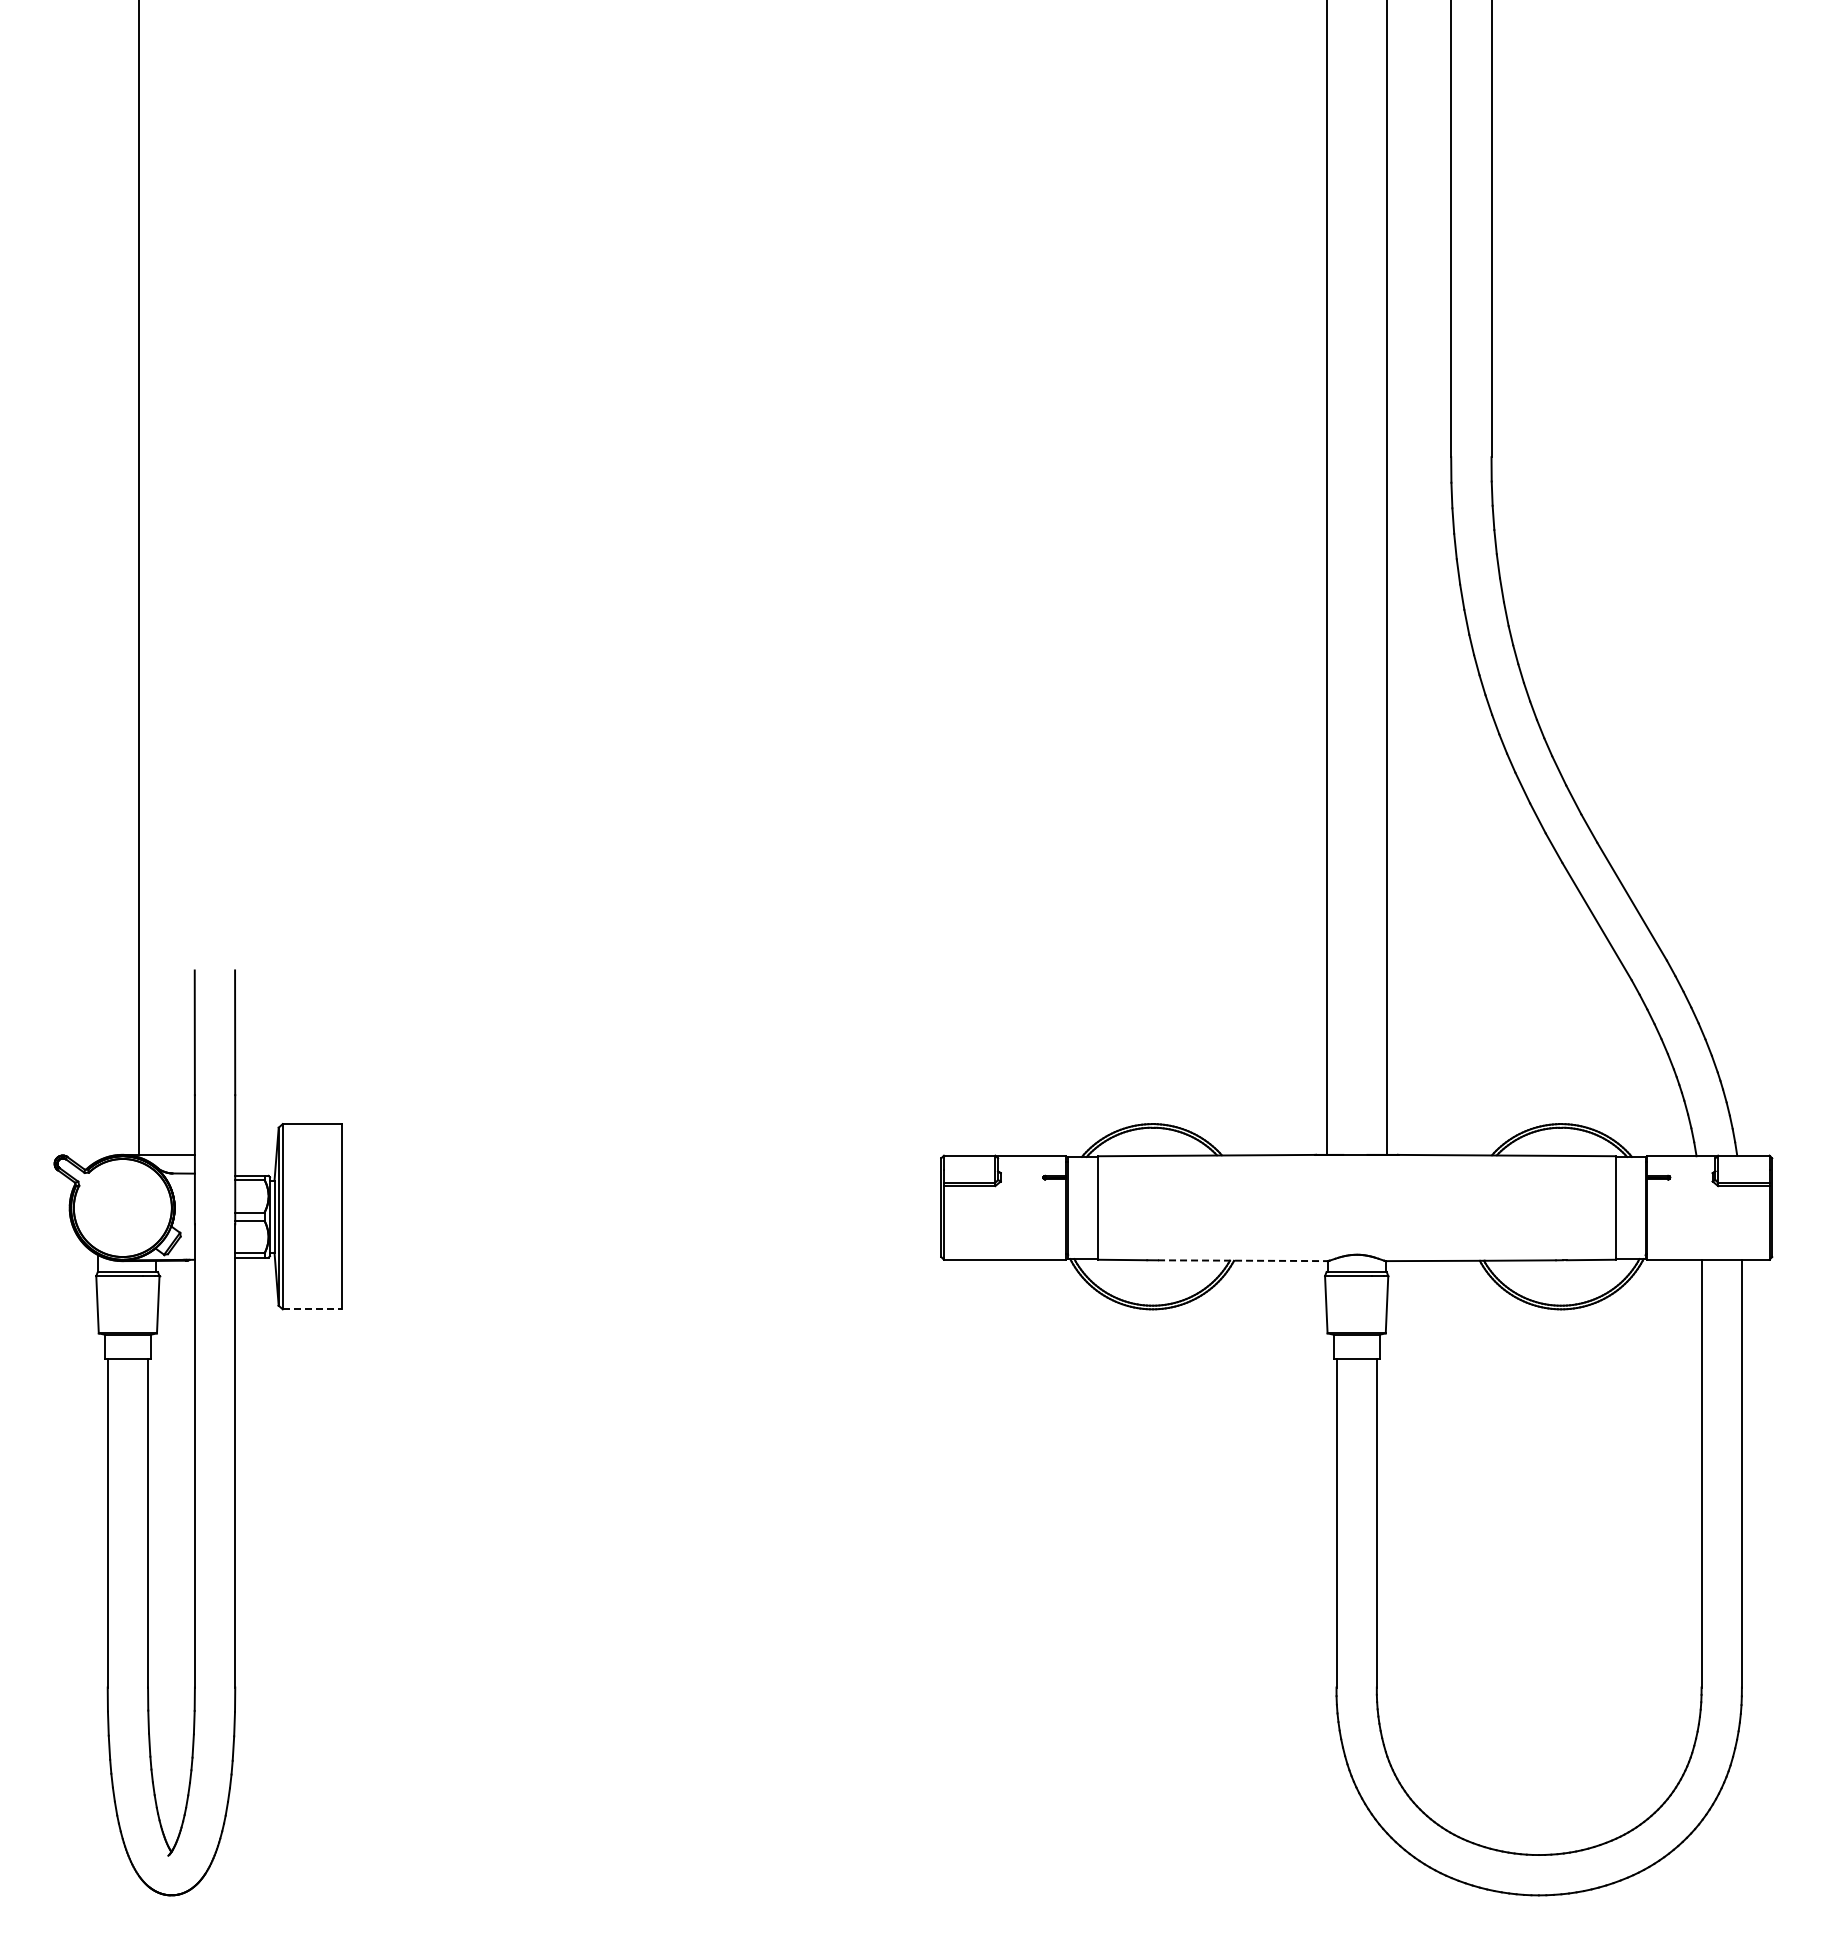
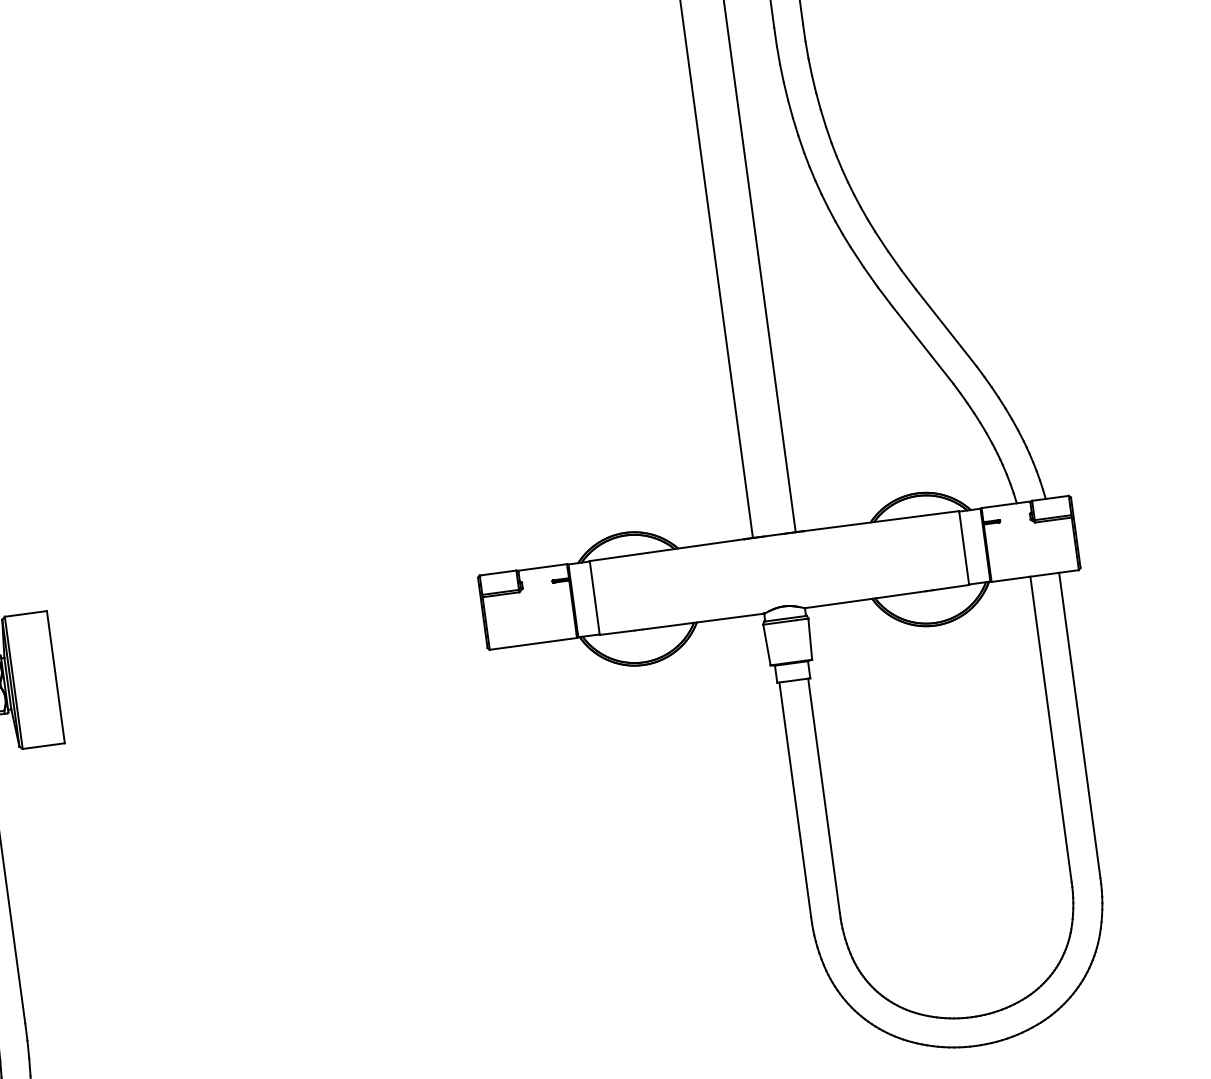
line: (1242, 1260) -> (702, 621), dashed -> solid
line: (312, 1309) -> (43, 746), dashed -> solid

